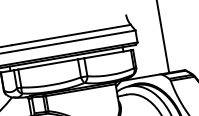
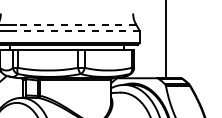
line: (71, 35) -> (75, 24), solid -> dashed
line: (72, 40) -> (75, 30), solid -> dashed

